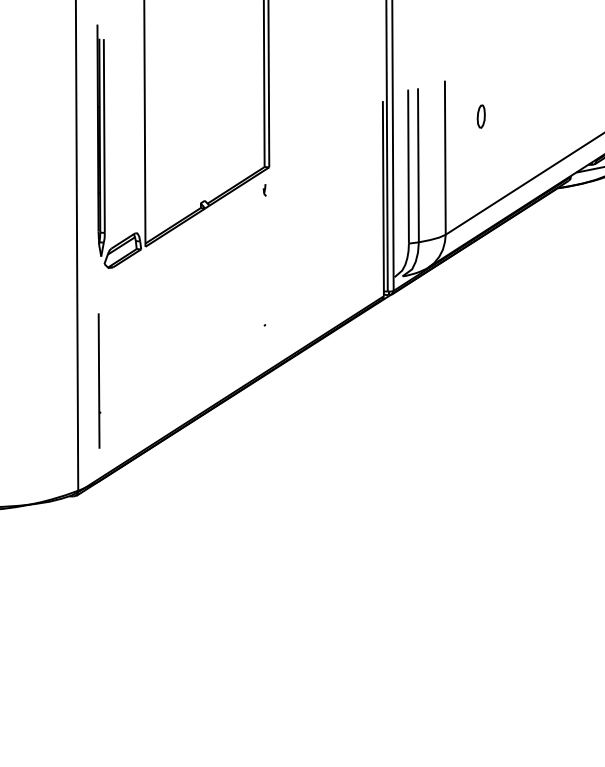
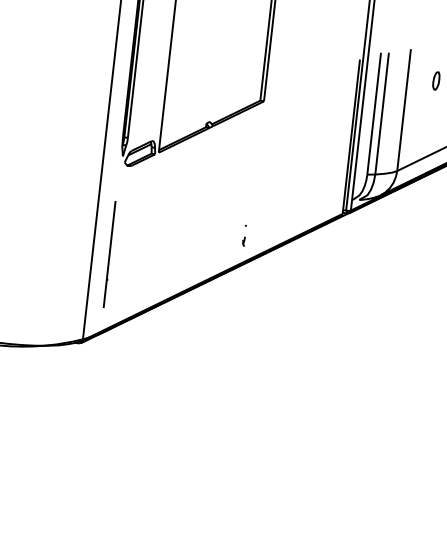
part: (264, 190) -> (243, 241), moved

